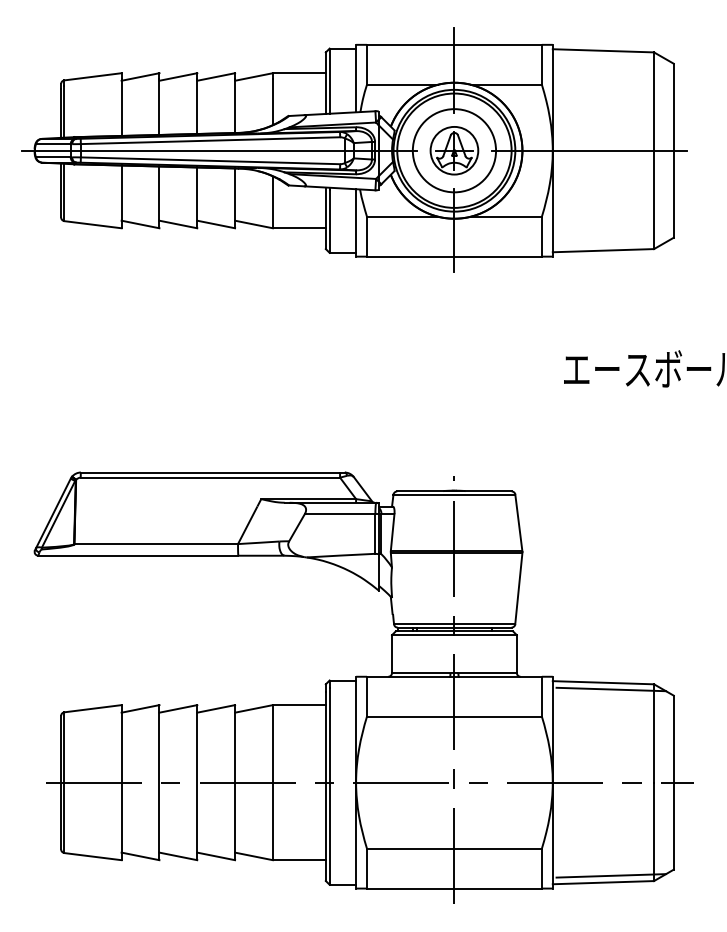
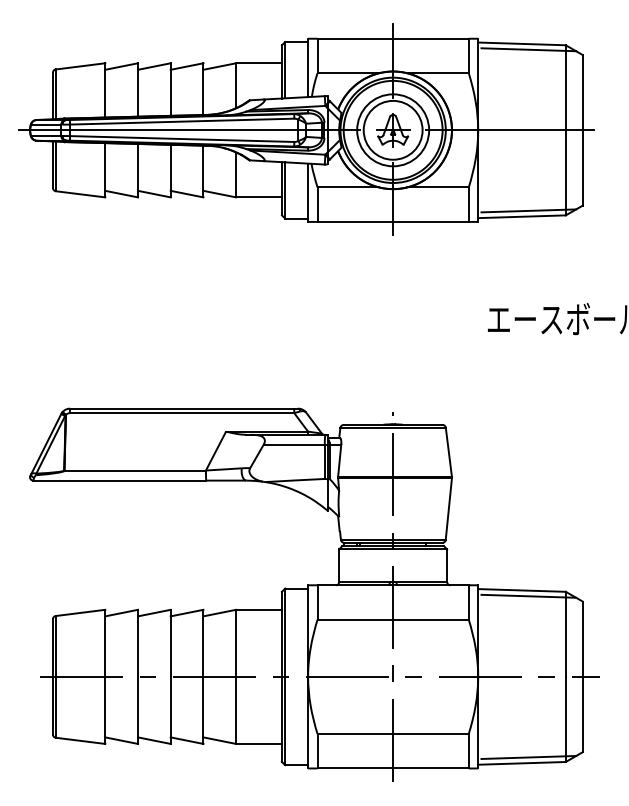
line: (610, 57) -> (528, 49), added
circle: (453, 149) -> (392, 129), size x1.43
line: (610, 243) -> (528, 210), added

